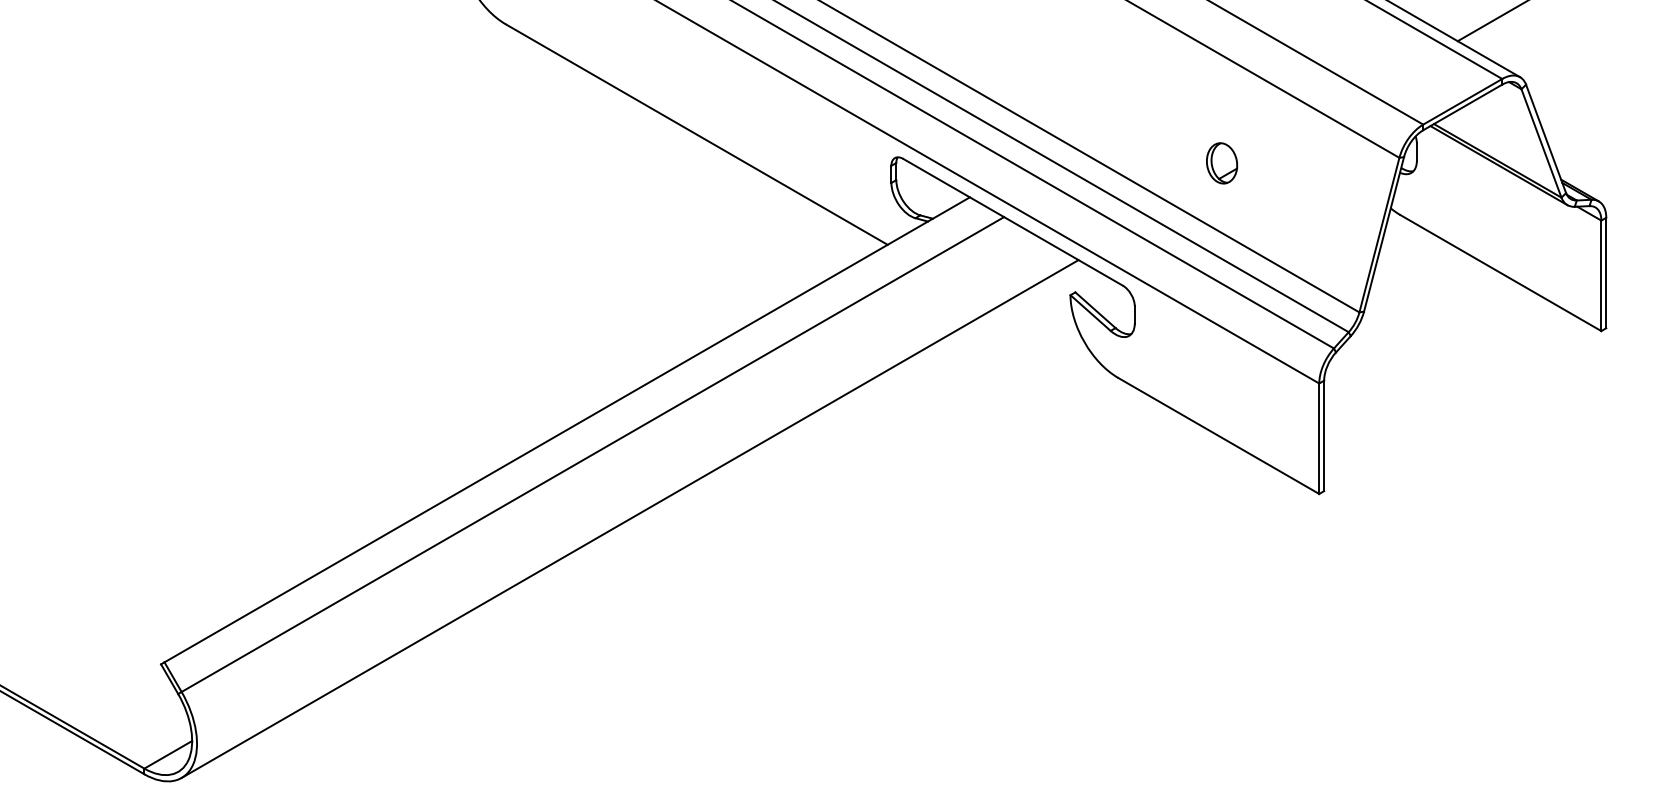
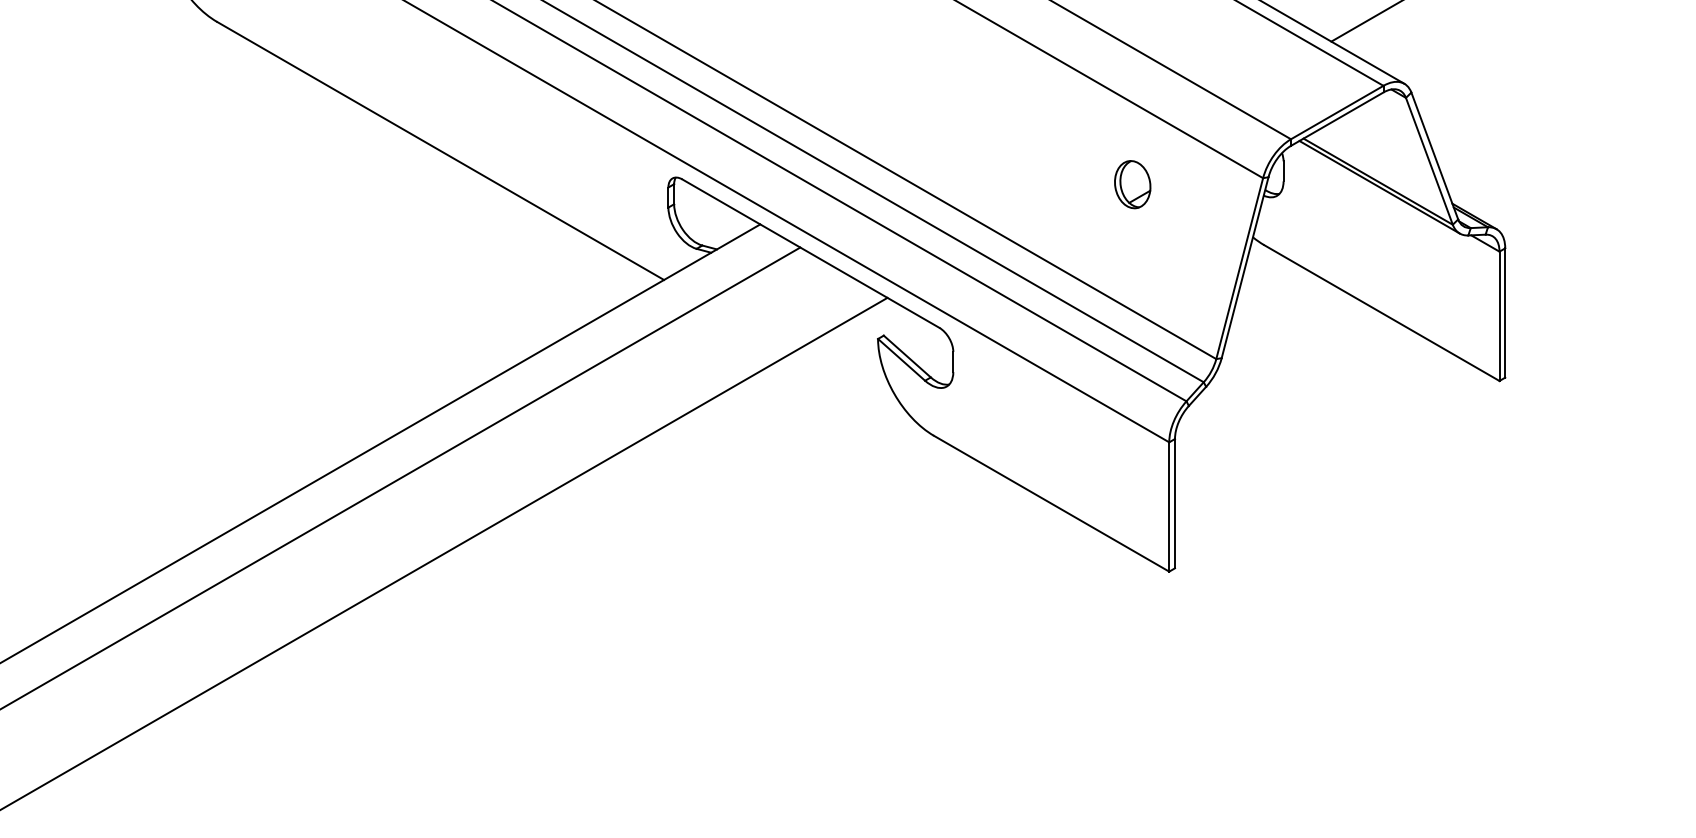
part: (1222, 163) -> (1133, 184), moved

